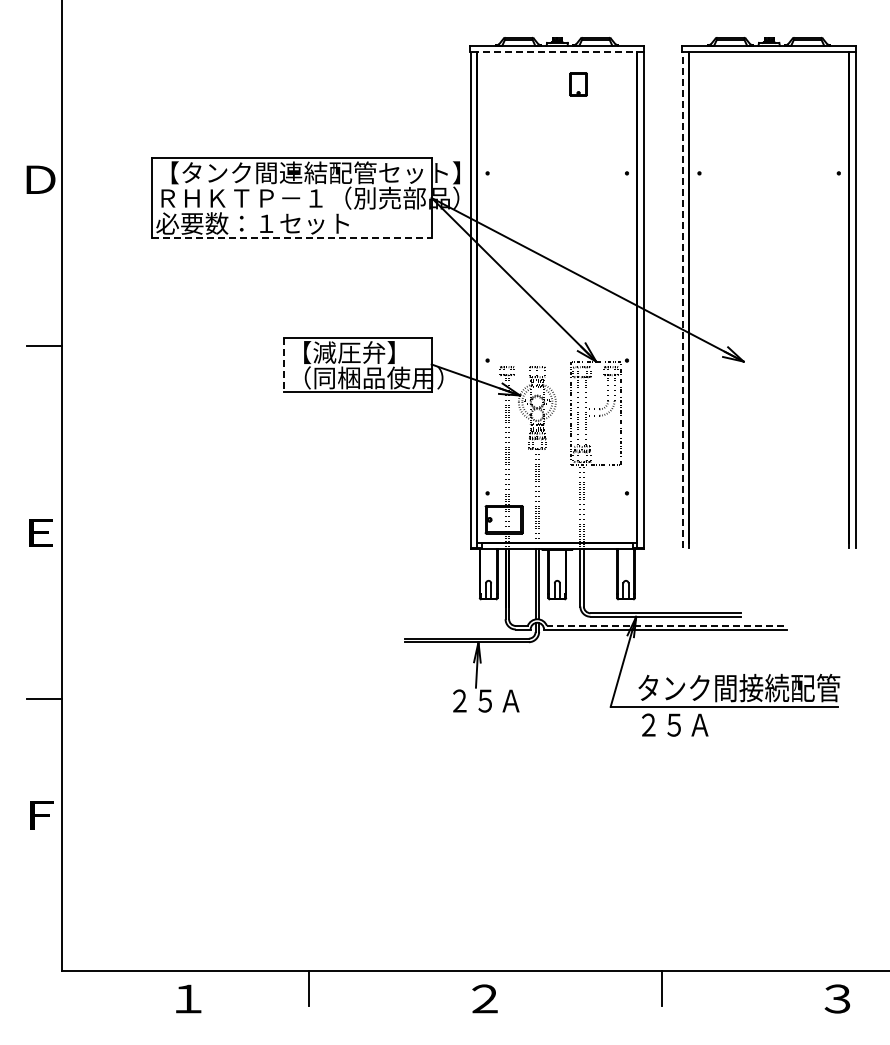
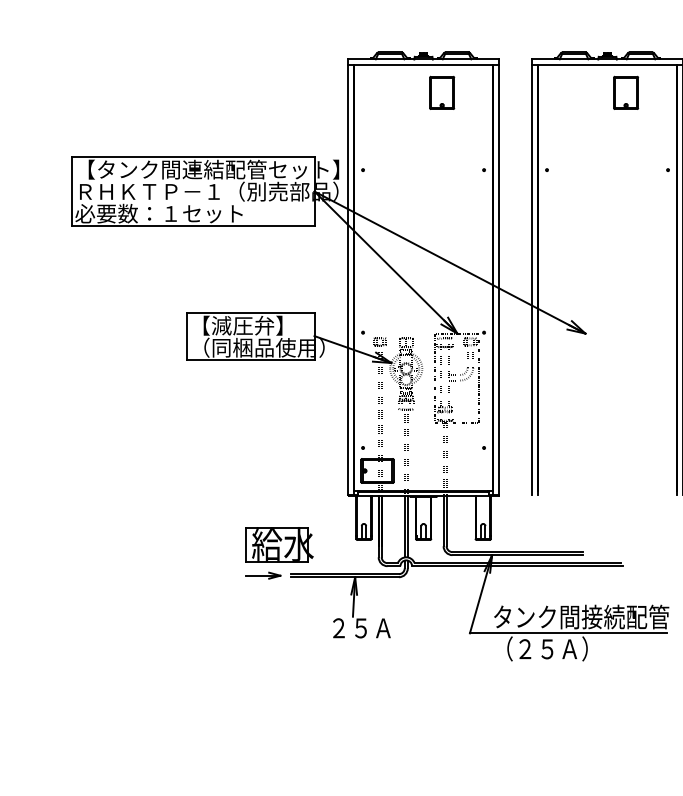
line: (556, 51) -> (422, 64), dashed -> solid
part: (578, 84) -> (441, 92), size x1.67
part: (790, 84) -> (626, 92), added
line: (291, 238) -> (192, 226), dashed -> solid
line: (682, 299) -> (532, 279), dashed -> solid
line: (284, 364) -> (186, 336), dashed -> solid
part: (391, 604) -> (279, 544), added
line: (665, 625) -> (517, 562), dashed -> solid
part: (372, 640) -> (263, 575), added
text: (694, 724) -> (542, 648), ２５Ａ -> （２５Ａ）

